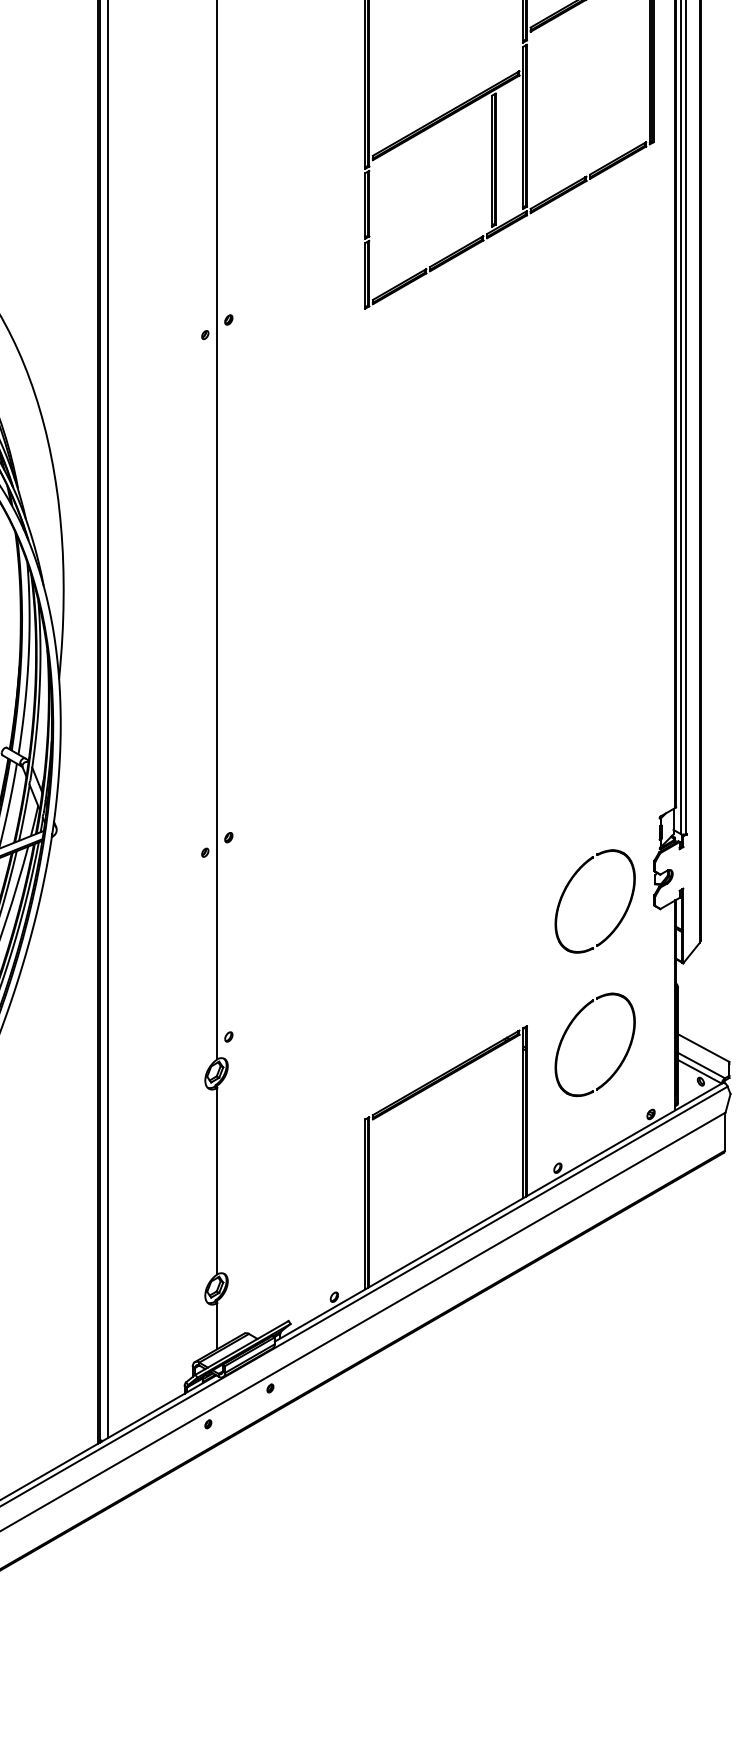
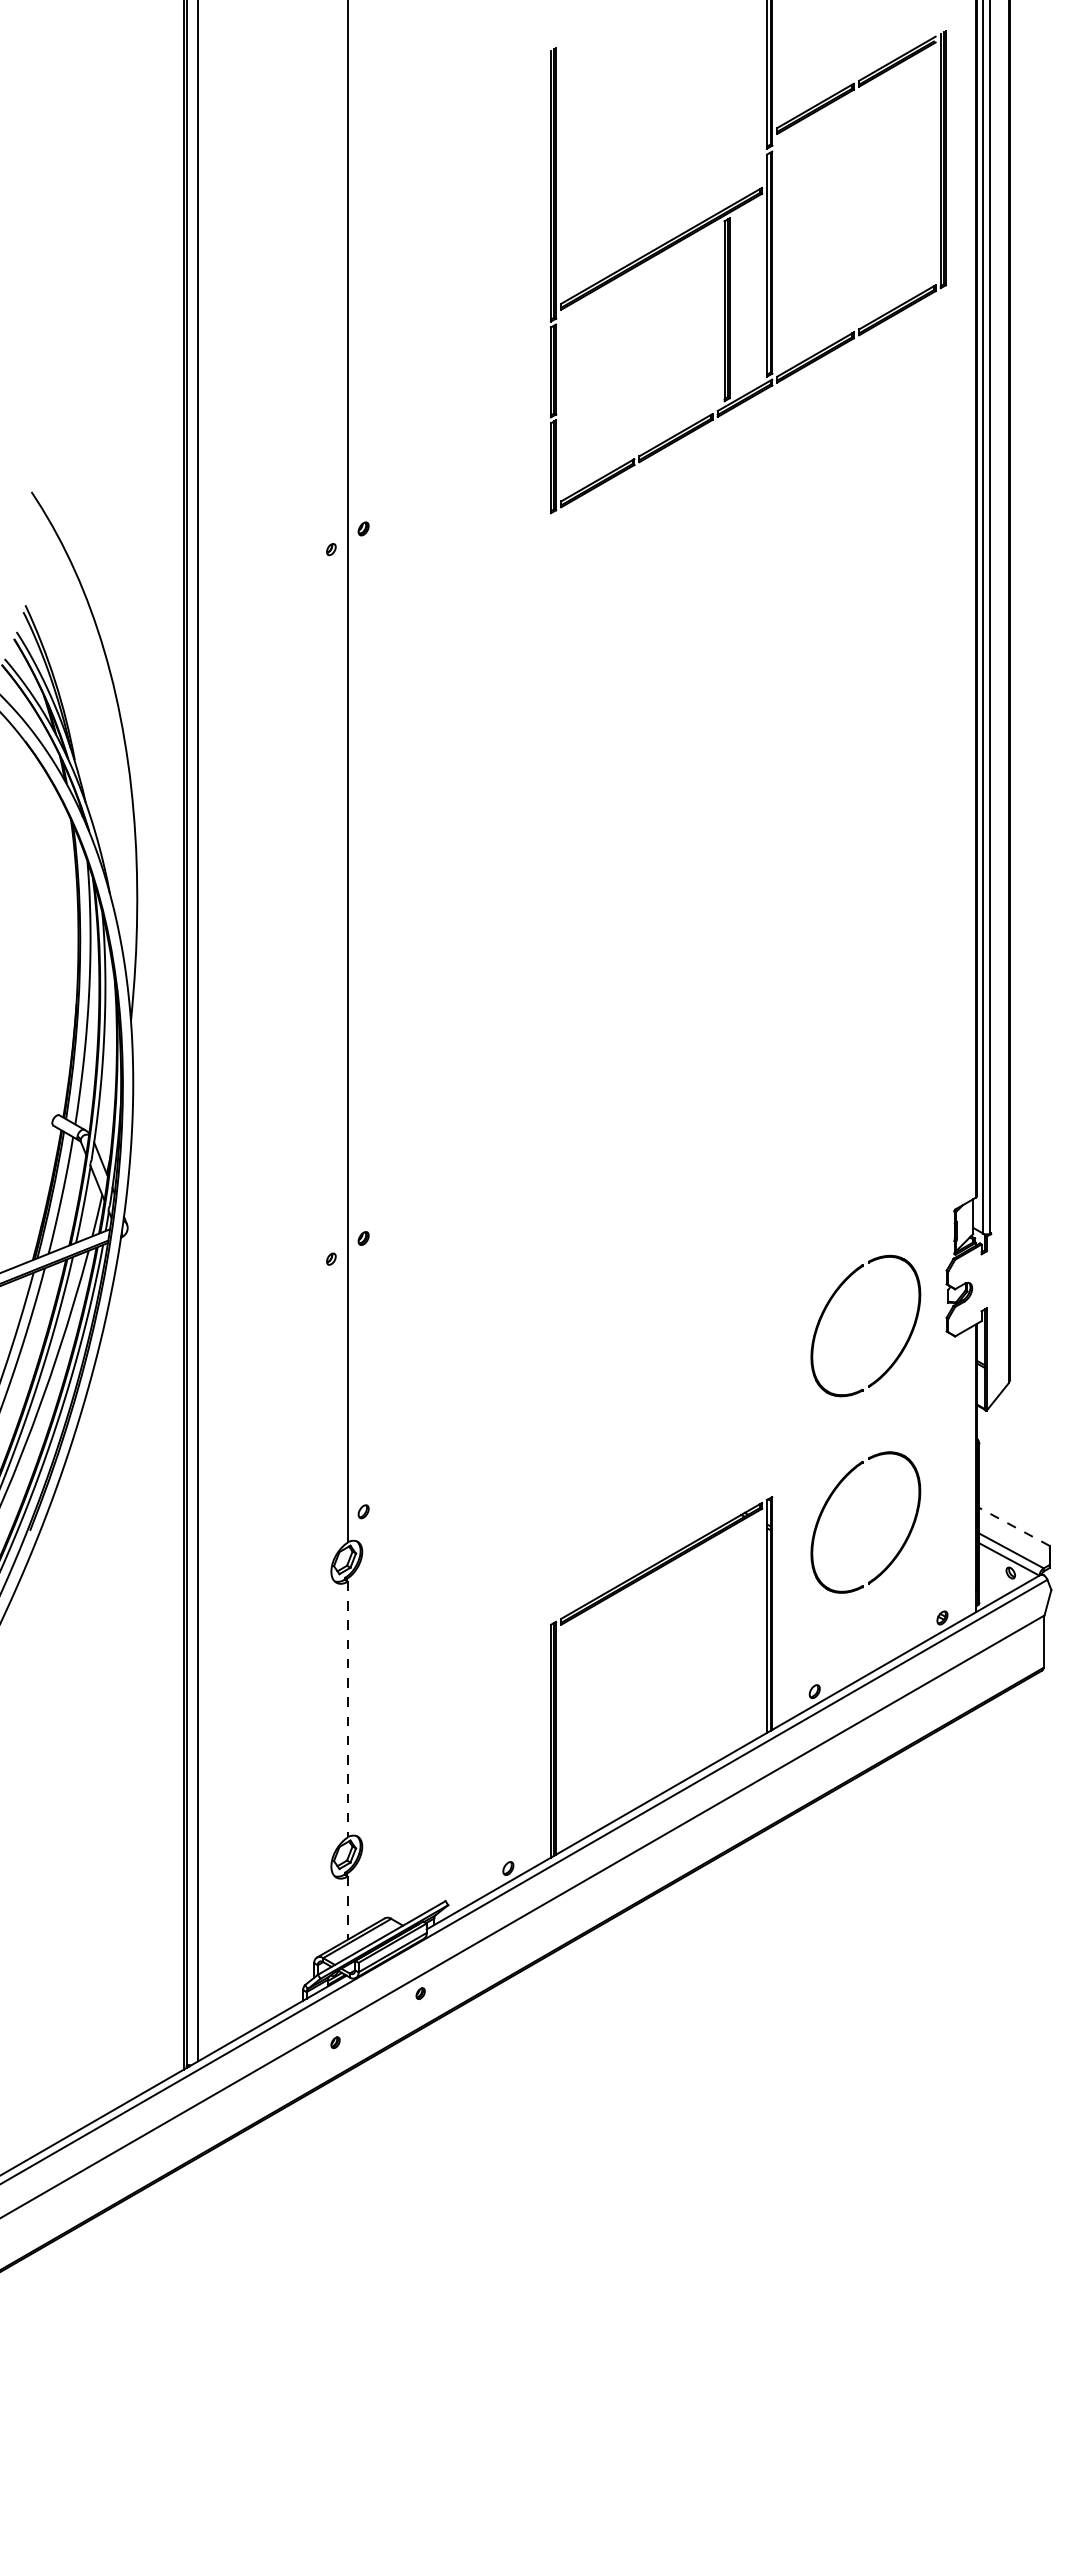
line: (703, 1047) -> (1014, 1526), solid -> dashed
line: (217, 1181) -> (347, 1709), solid -> dashed
line: (217, 1326) -> (347, 1908), solid -> dashed

